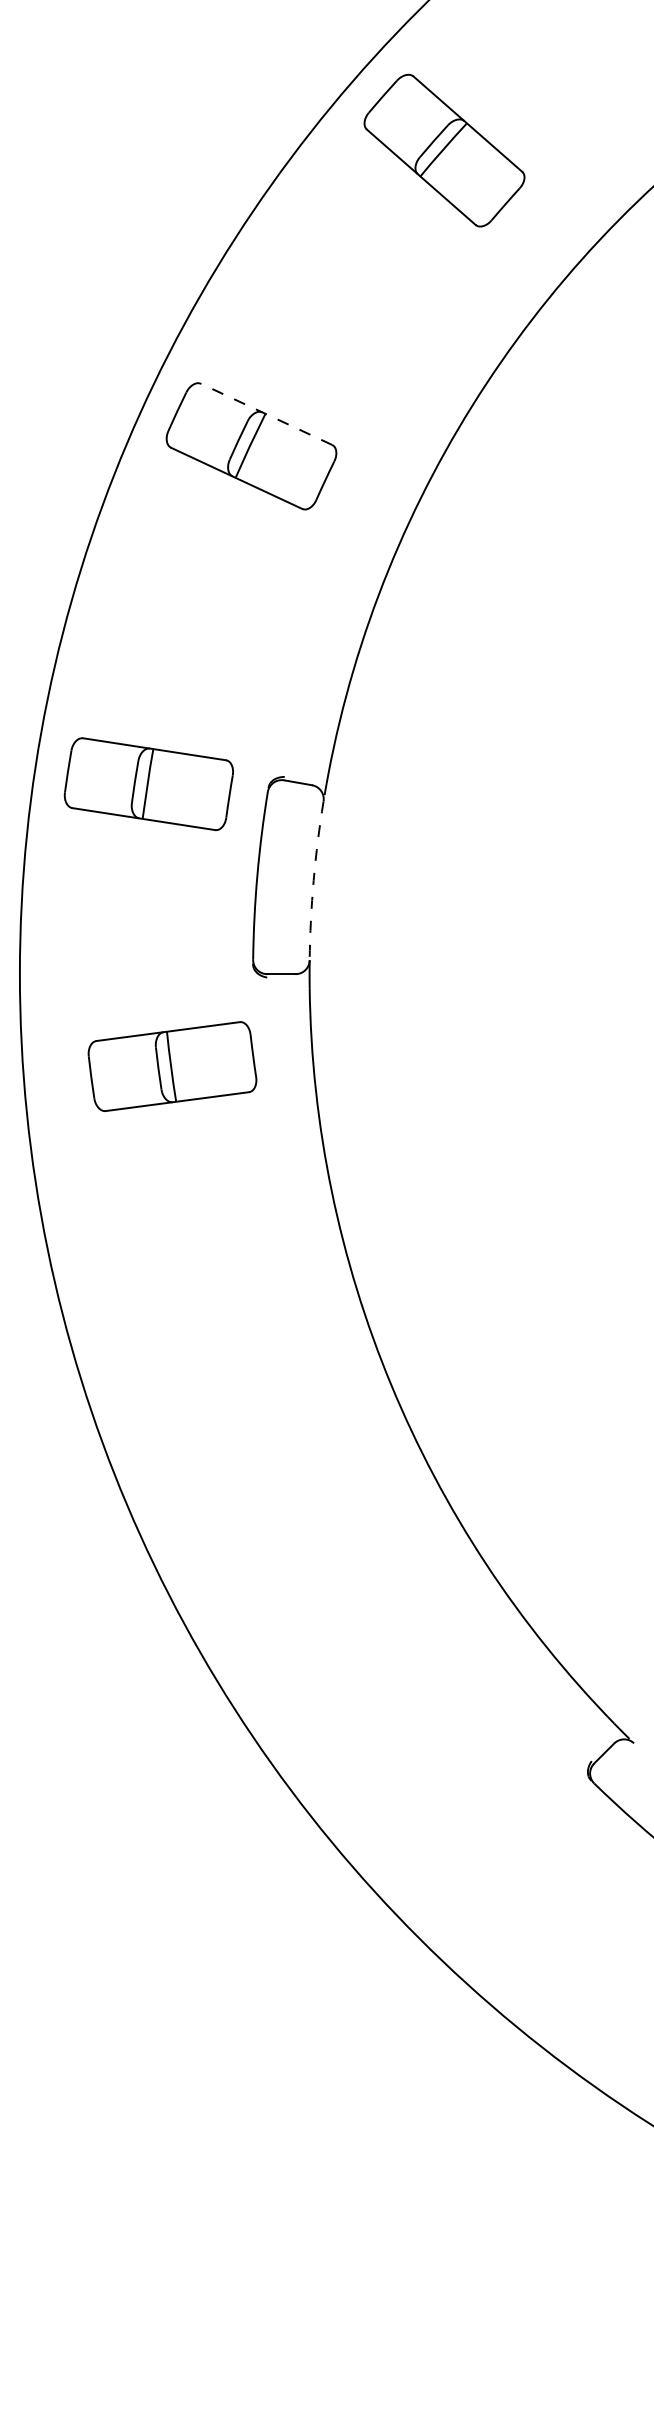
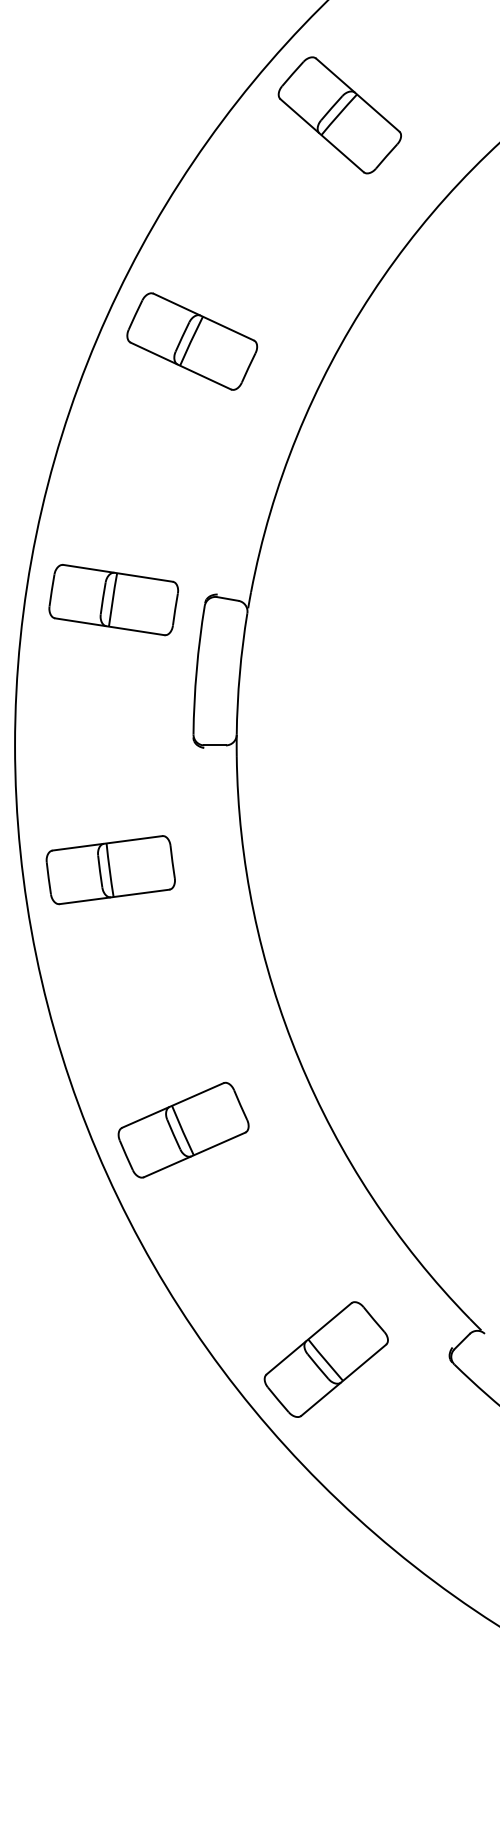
line: (266, 413) -> (203, 316), dashed -> solid
arc: (313, 880) -> (239, 673), dashed -> solid
part: (172, 1067) -> (110, 870), moved
part: (240, 1476) -> (183, 1129), added
part: (425, 1776) -> (325, 1359), added

